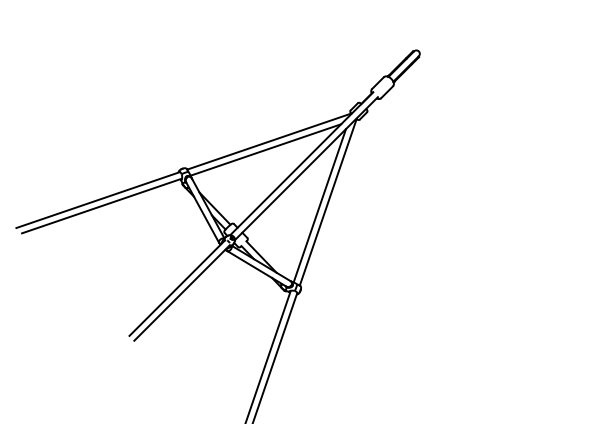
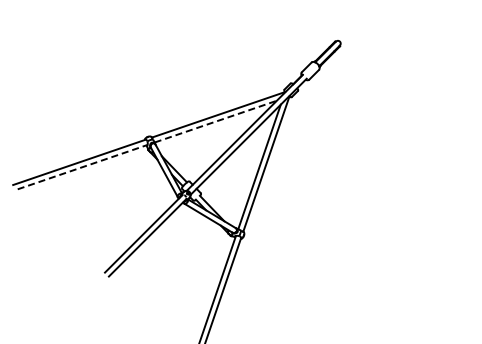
line: (265, 149) -> (215, 121), solid -> dashed
line: (101, 206) -> (82, 167), solid -> dashed

